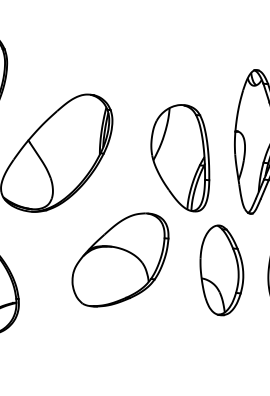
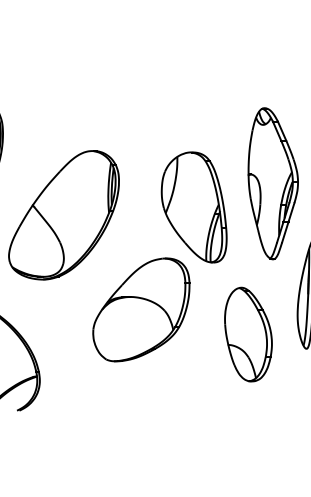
part: (120, 259) -> (141, 309), moved
part: (221, 270) -> (248, 334), moved

